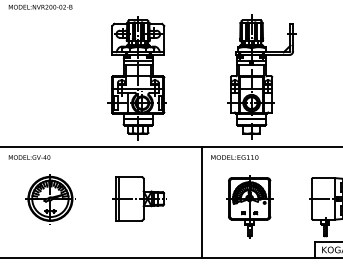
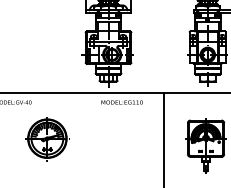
text: (234, 157) -> (121, 102), moved
part: (139, 198) -> (109, 138), removed
part: (50, 199) -> (47, 139), moved

